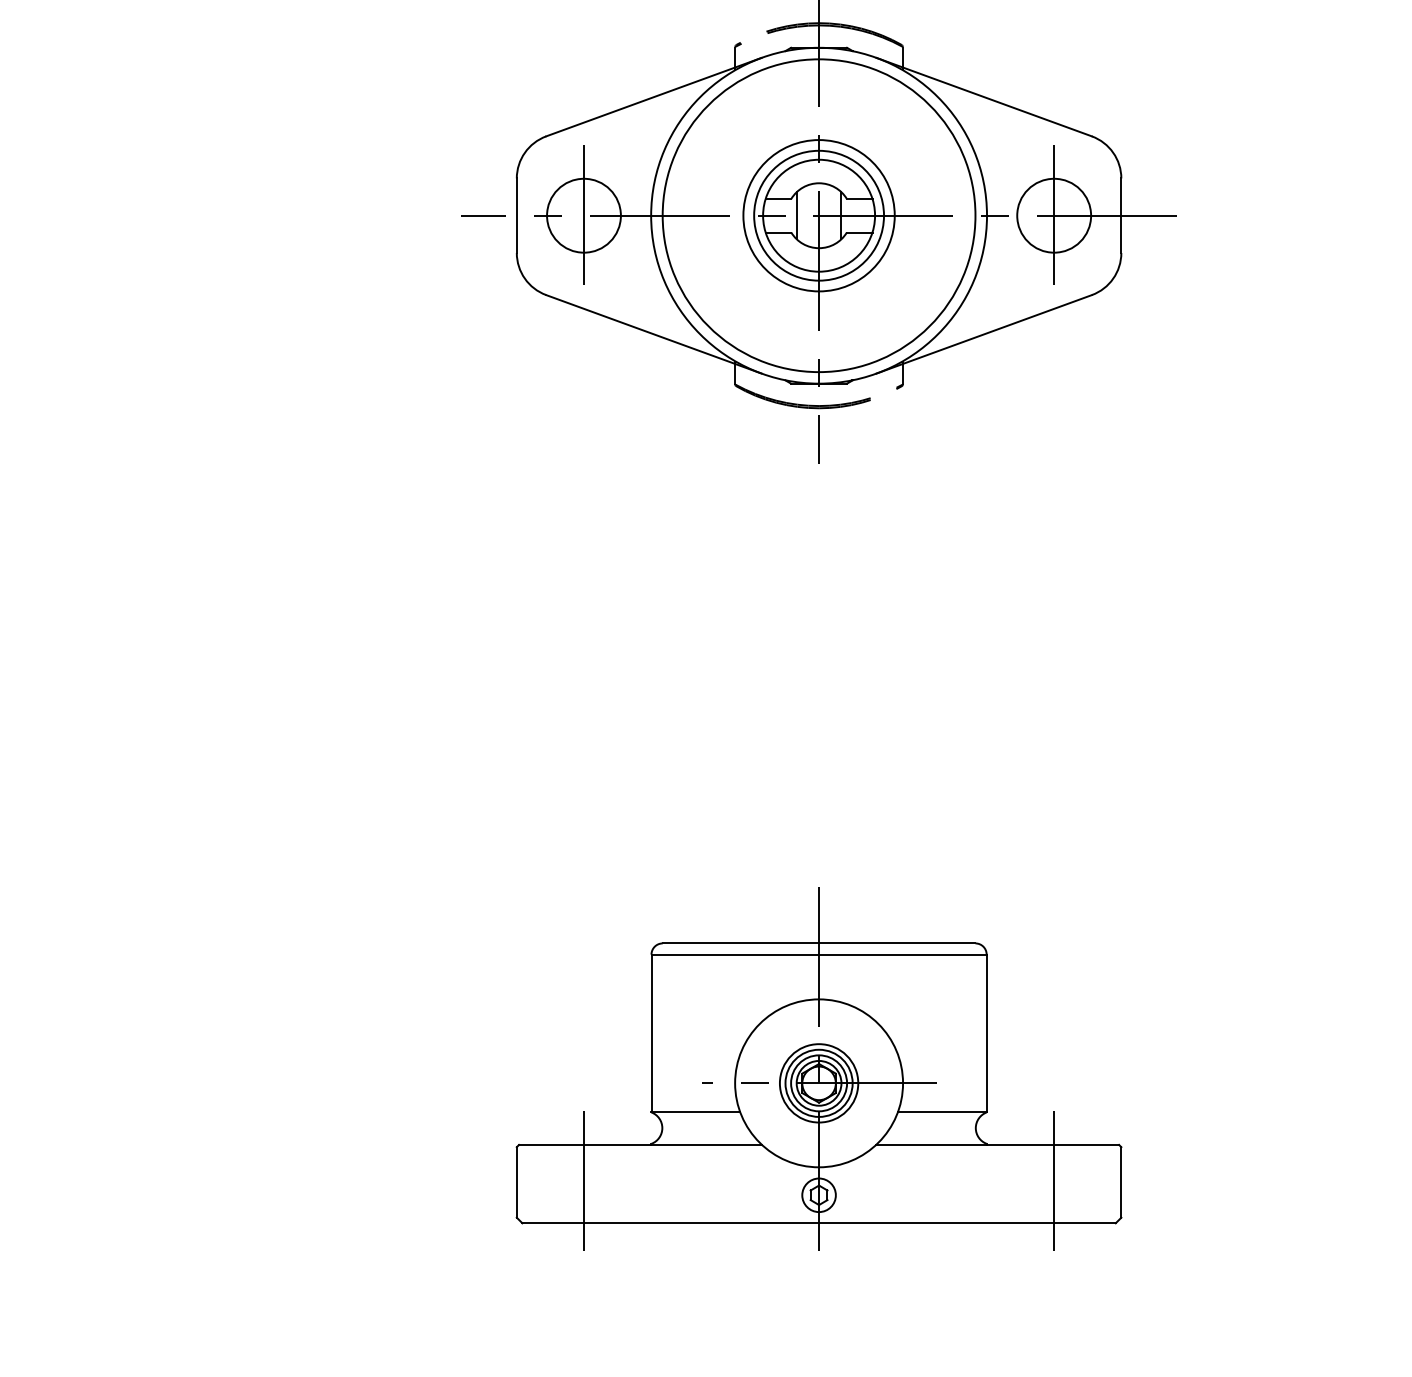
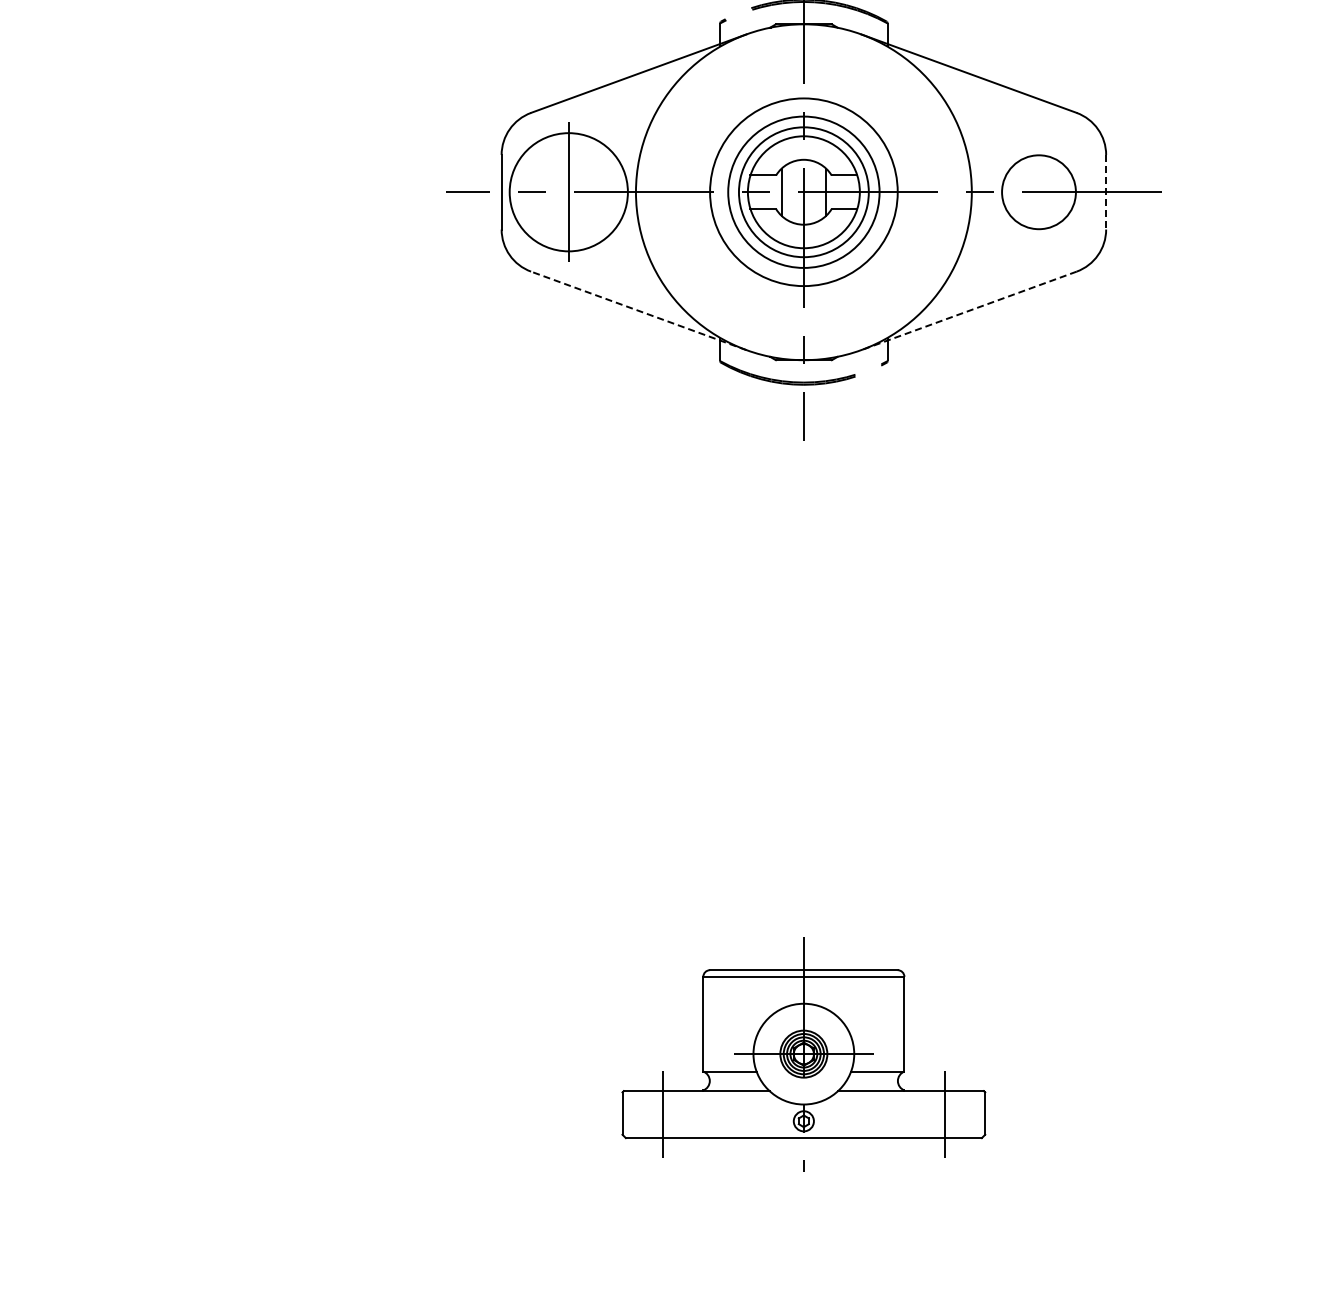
circle: (583, 215) -> (568, 192), size x1.6
circle: (818, 215) -> (803, 192), size x0.6
line: (1054, 215) -> (1039, 192), removed
line: (1121, 216) -> (1106, 193), solid -> dashed
line: (653, 334) -> (638, 311), solid -> dashed
line: (984, 334) -> (969, 311), solid -> dashed
part: (818, 1068) -> (803, 1045), size x0.6

